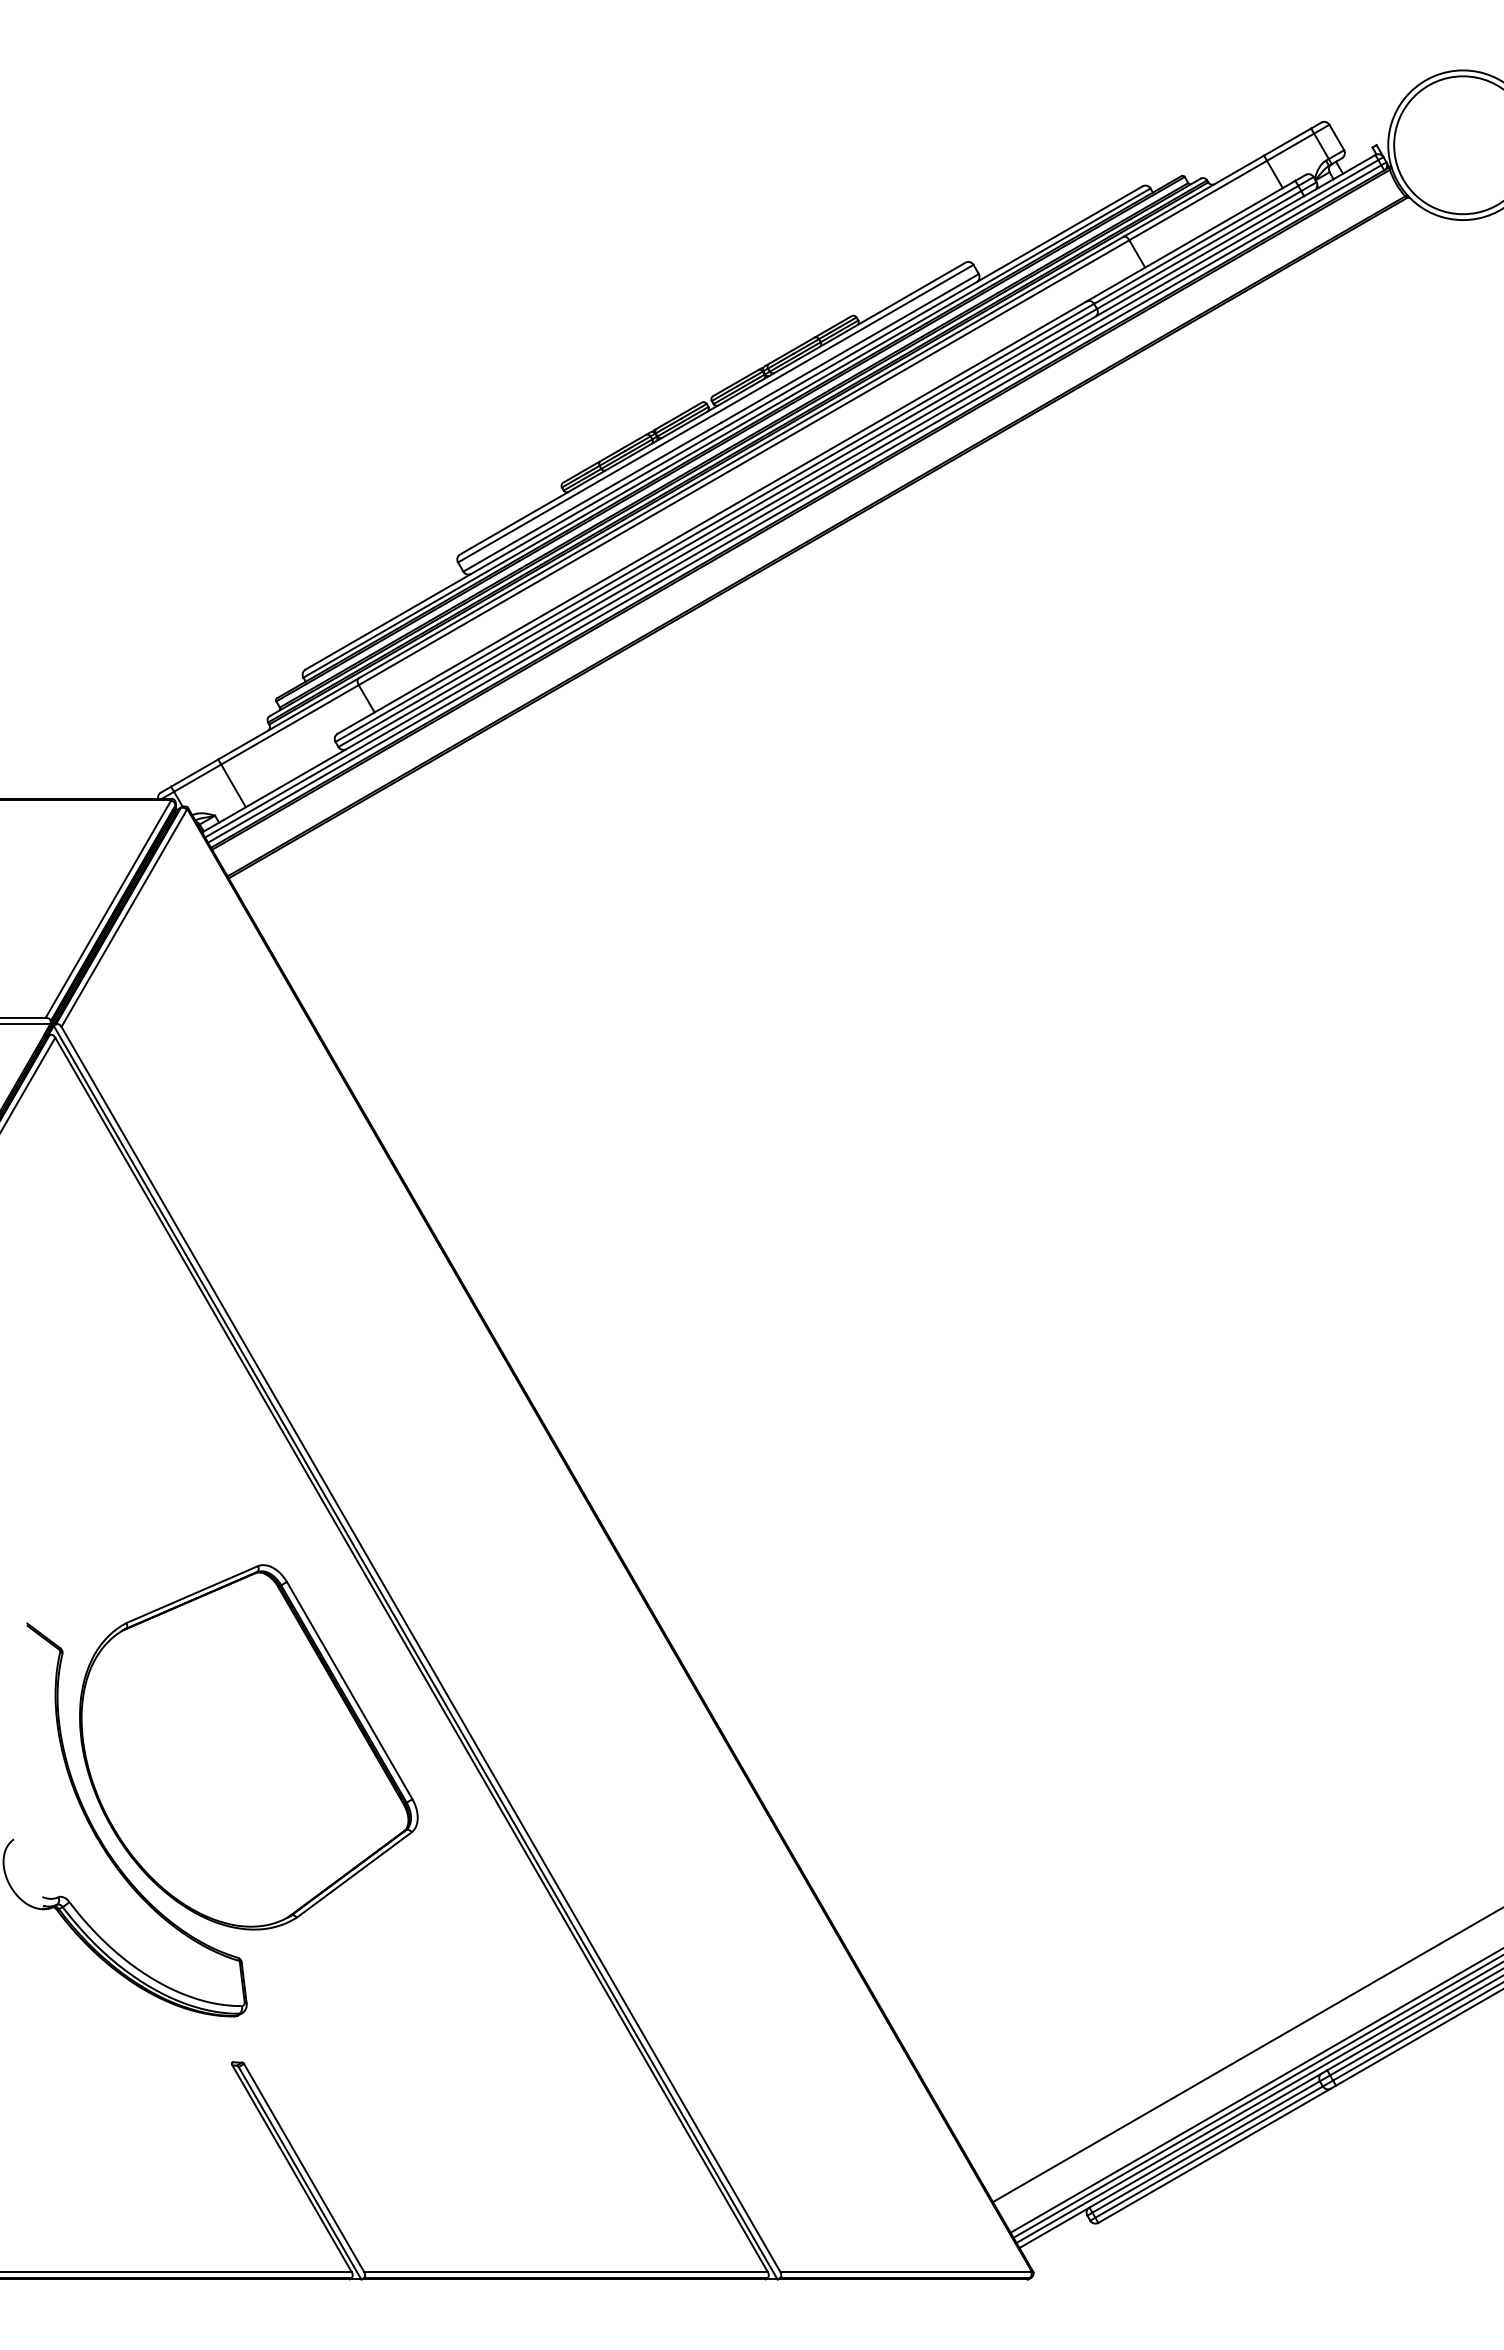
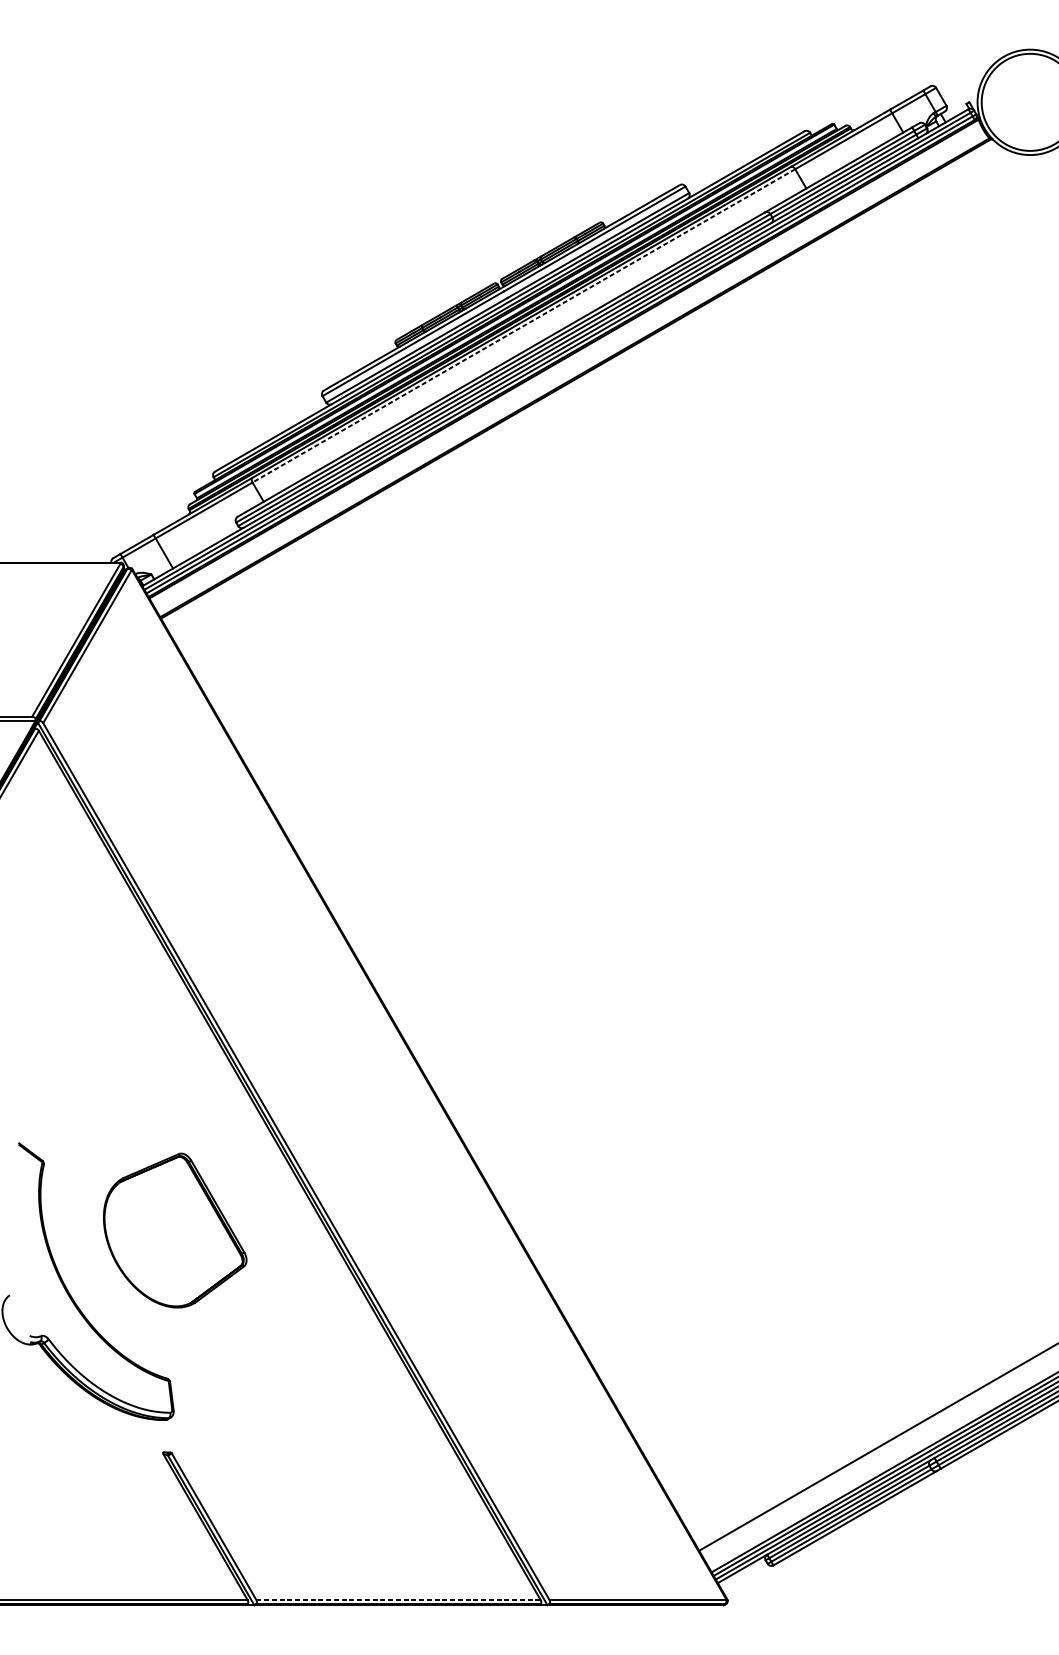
line: (744, 462) -> (524, 325), solid -> dashed
part: (248, 1747) -> (174, 1230), size x0.6
line: (566, 2272) -> (398, 1600), solid -> dashed

